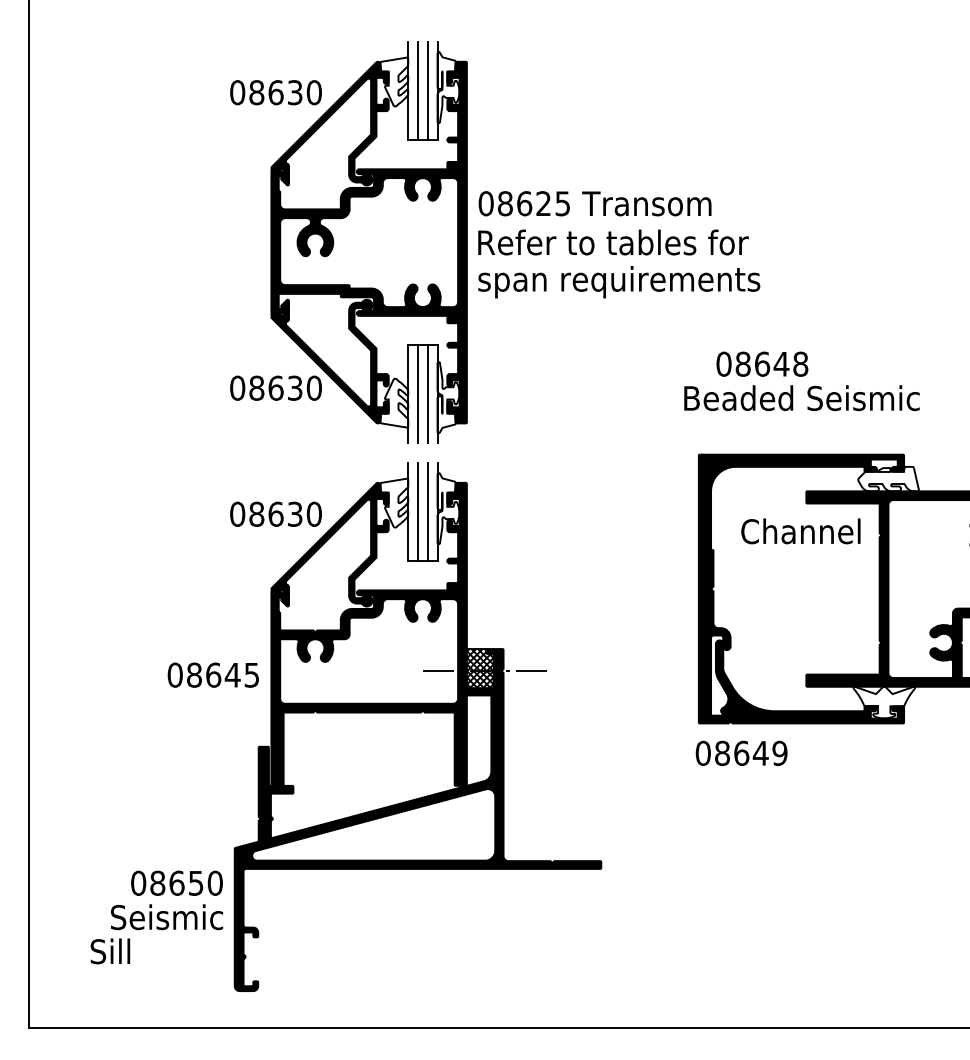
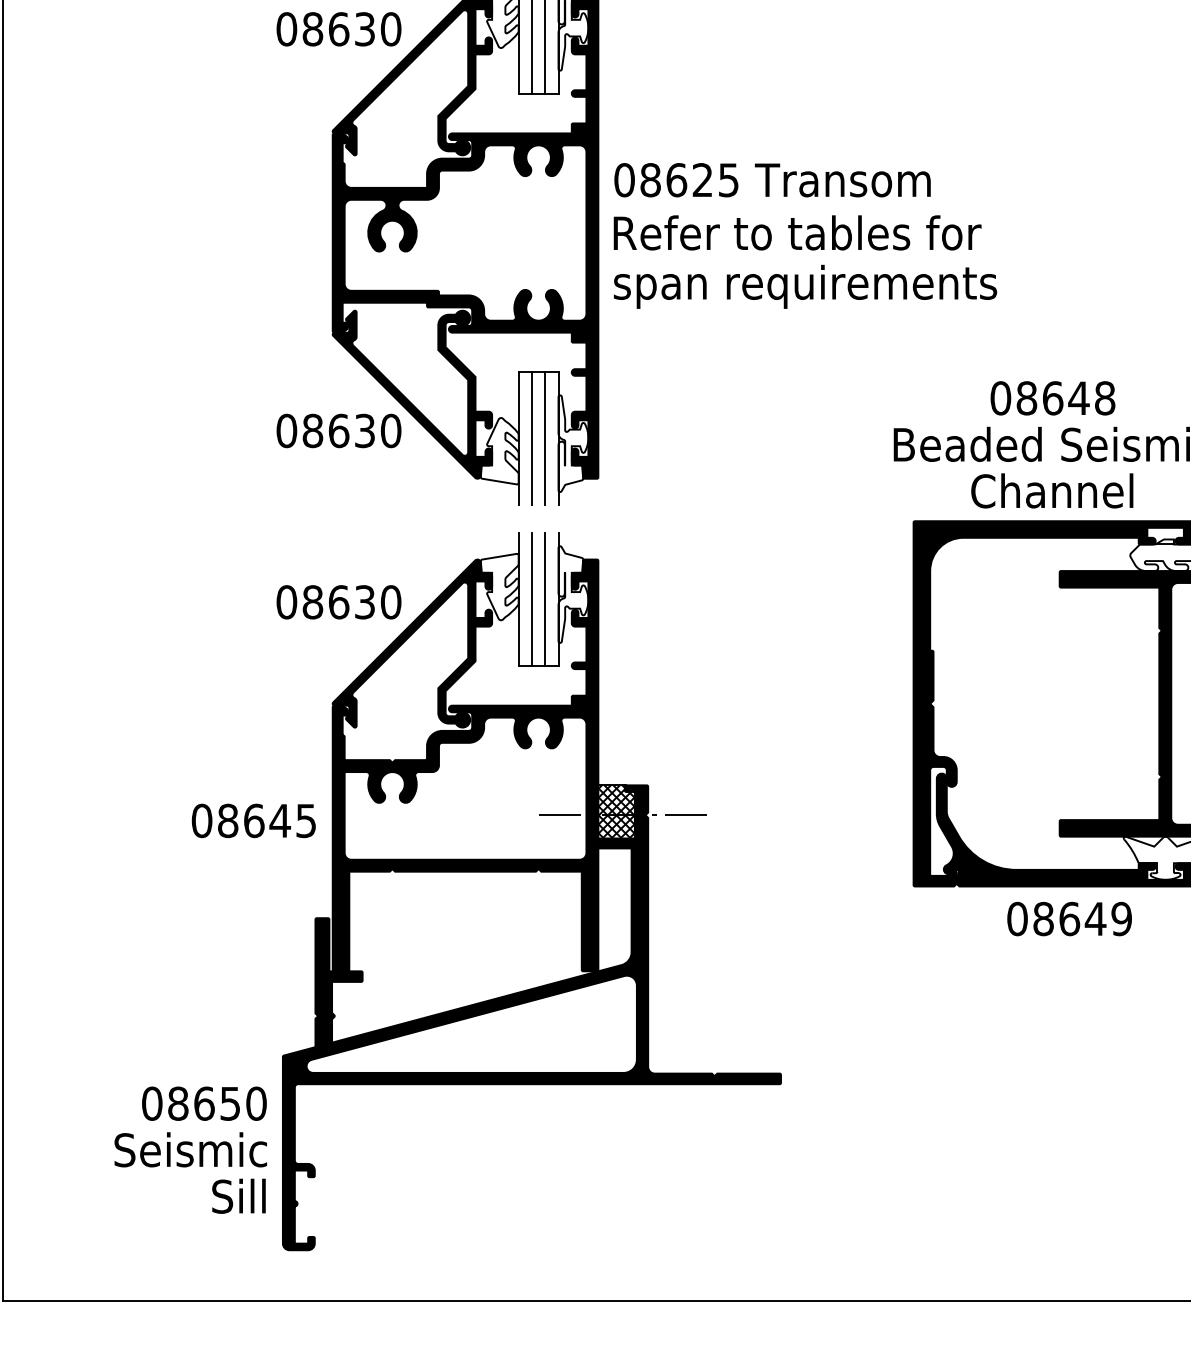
text: (762, 363) -> (1053, 397), moved
text: (800, 531) -> (1051, 491), moved
text: (741, 752) -> (1069, 917), moved
text: (110, 951) -> (239, 1196), moved

